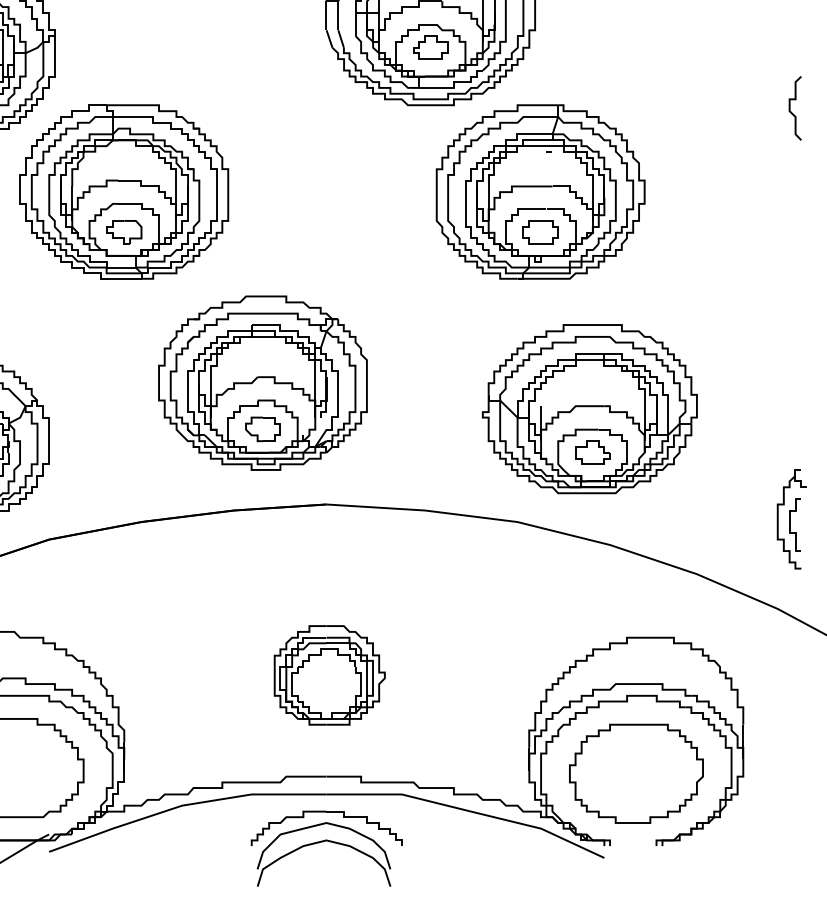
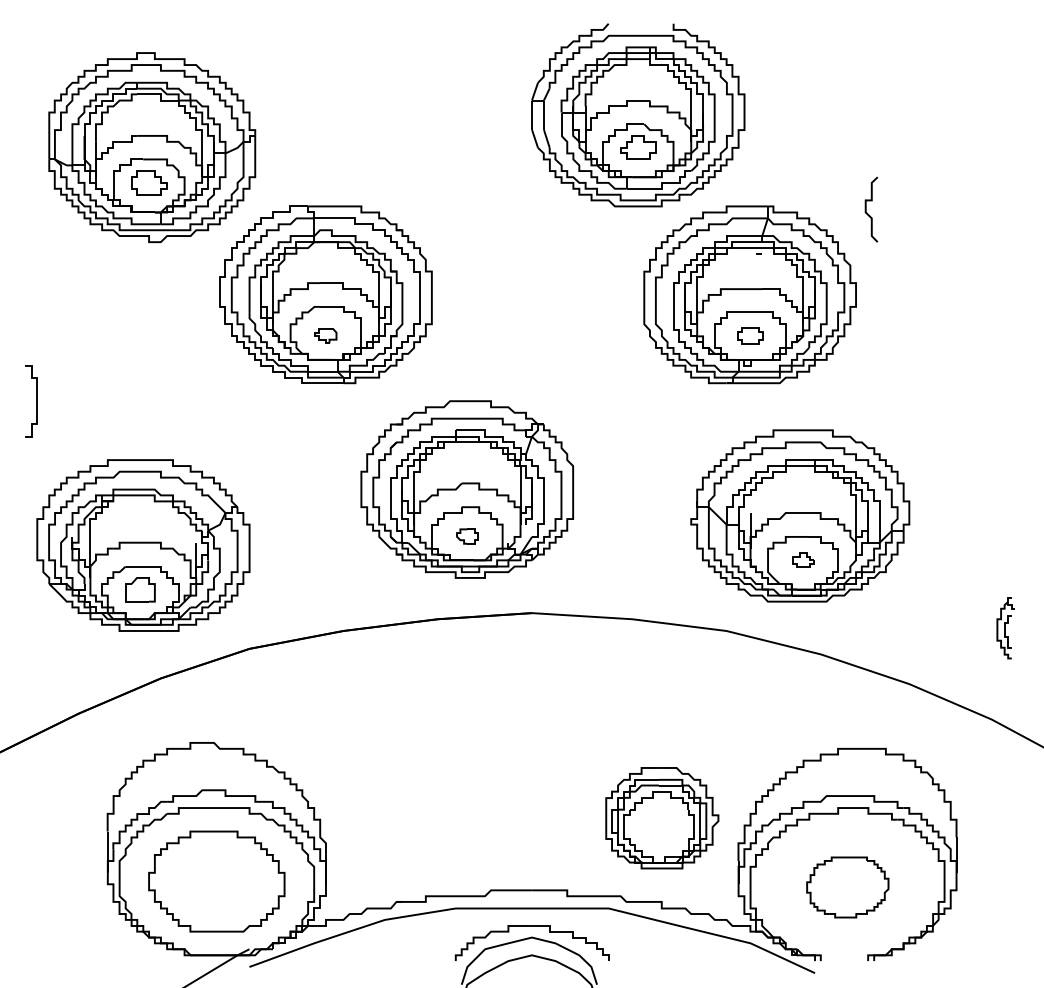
curve: (790, 108) -> (866, 209), moved
part: (123, 231) -> (325, 335), size x0.6
part: (541, 231) -> (750, 335), size x0.7
part: (263, 429) -> (467, 536), size x0.6
part: (593, 452) -> (803, 560), size x0.6
part: (791, 519) -> (1005, 628), size x0.6
part: (329, 675) -> (662, 818), moved
part: (636, 773) -> (847, 887), size x0.6

